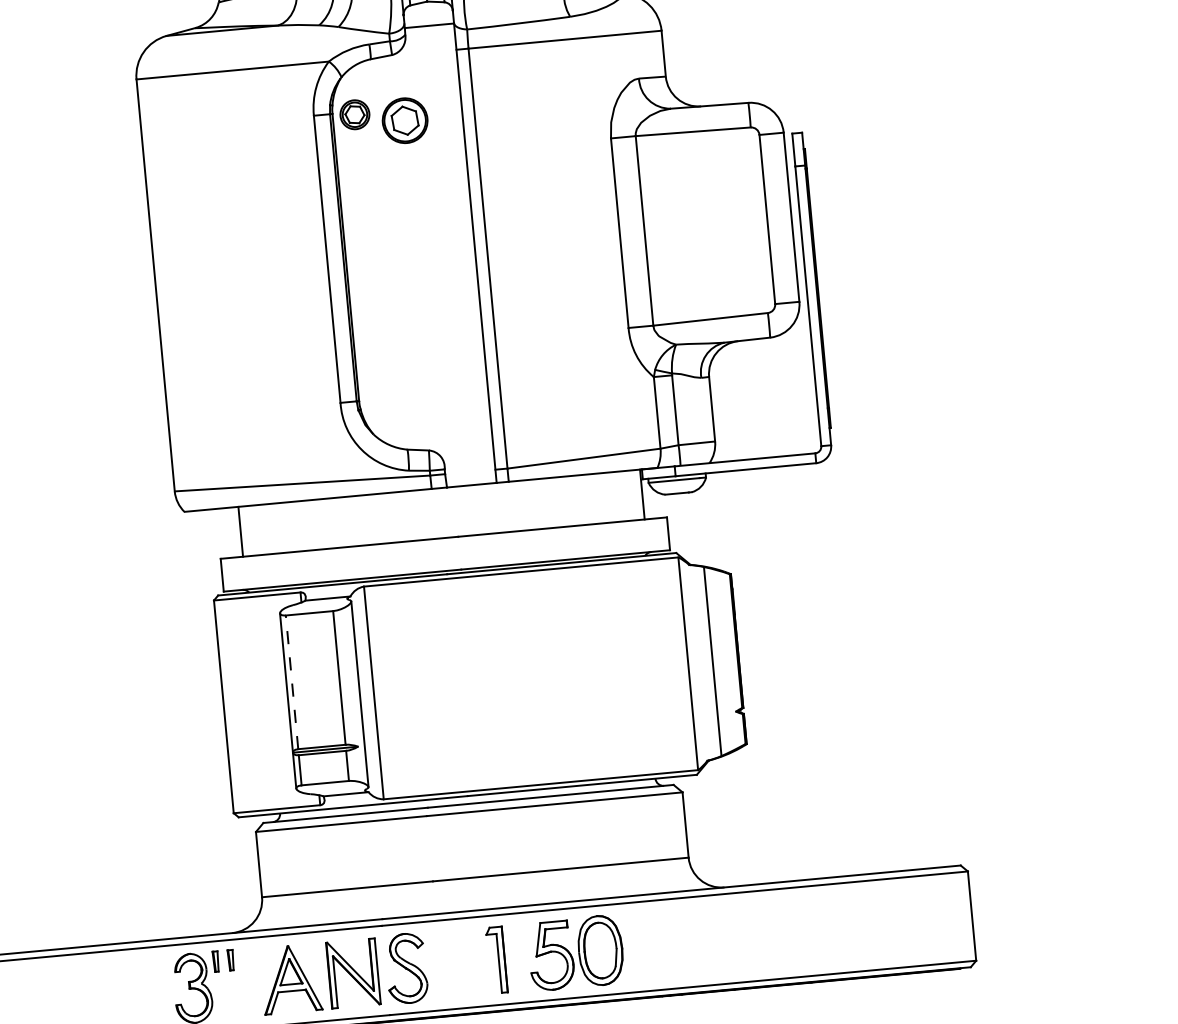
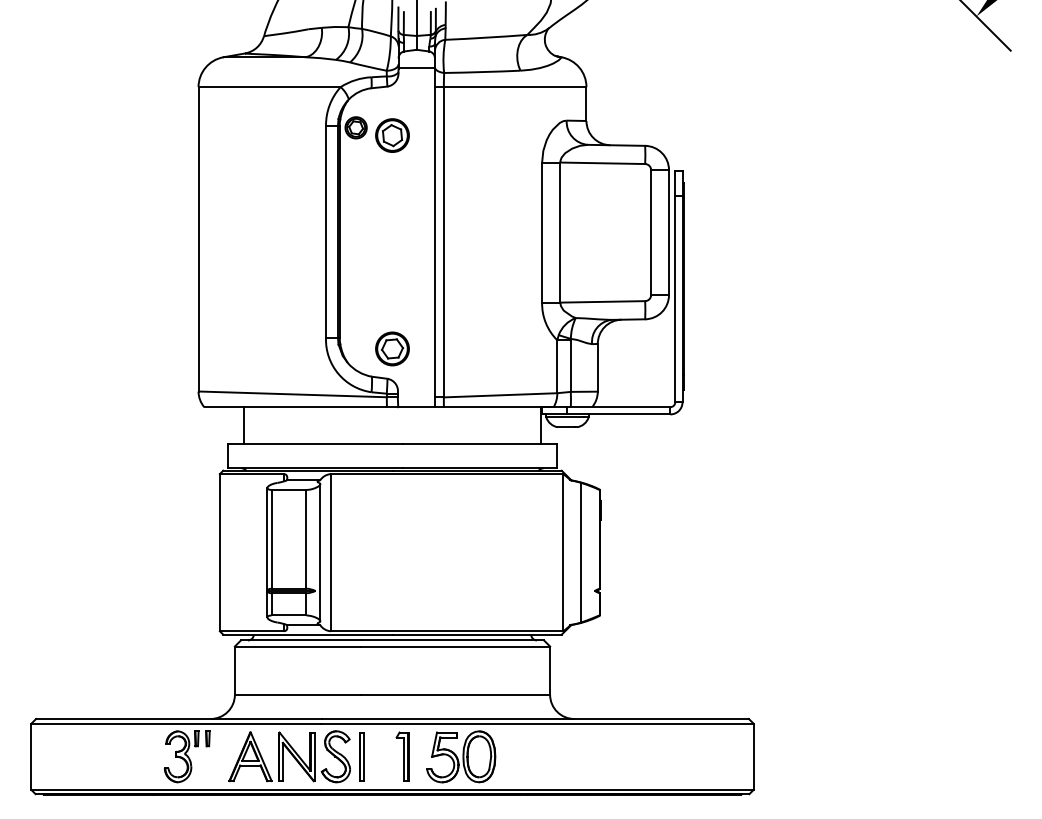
part: (431, 408) -> (392, 348), added
line: (291, 681) -> (271, 538), dashed -> solid
part: (441, 964) -> (361, 756), added

